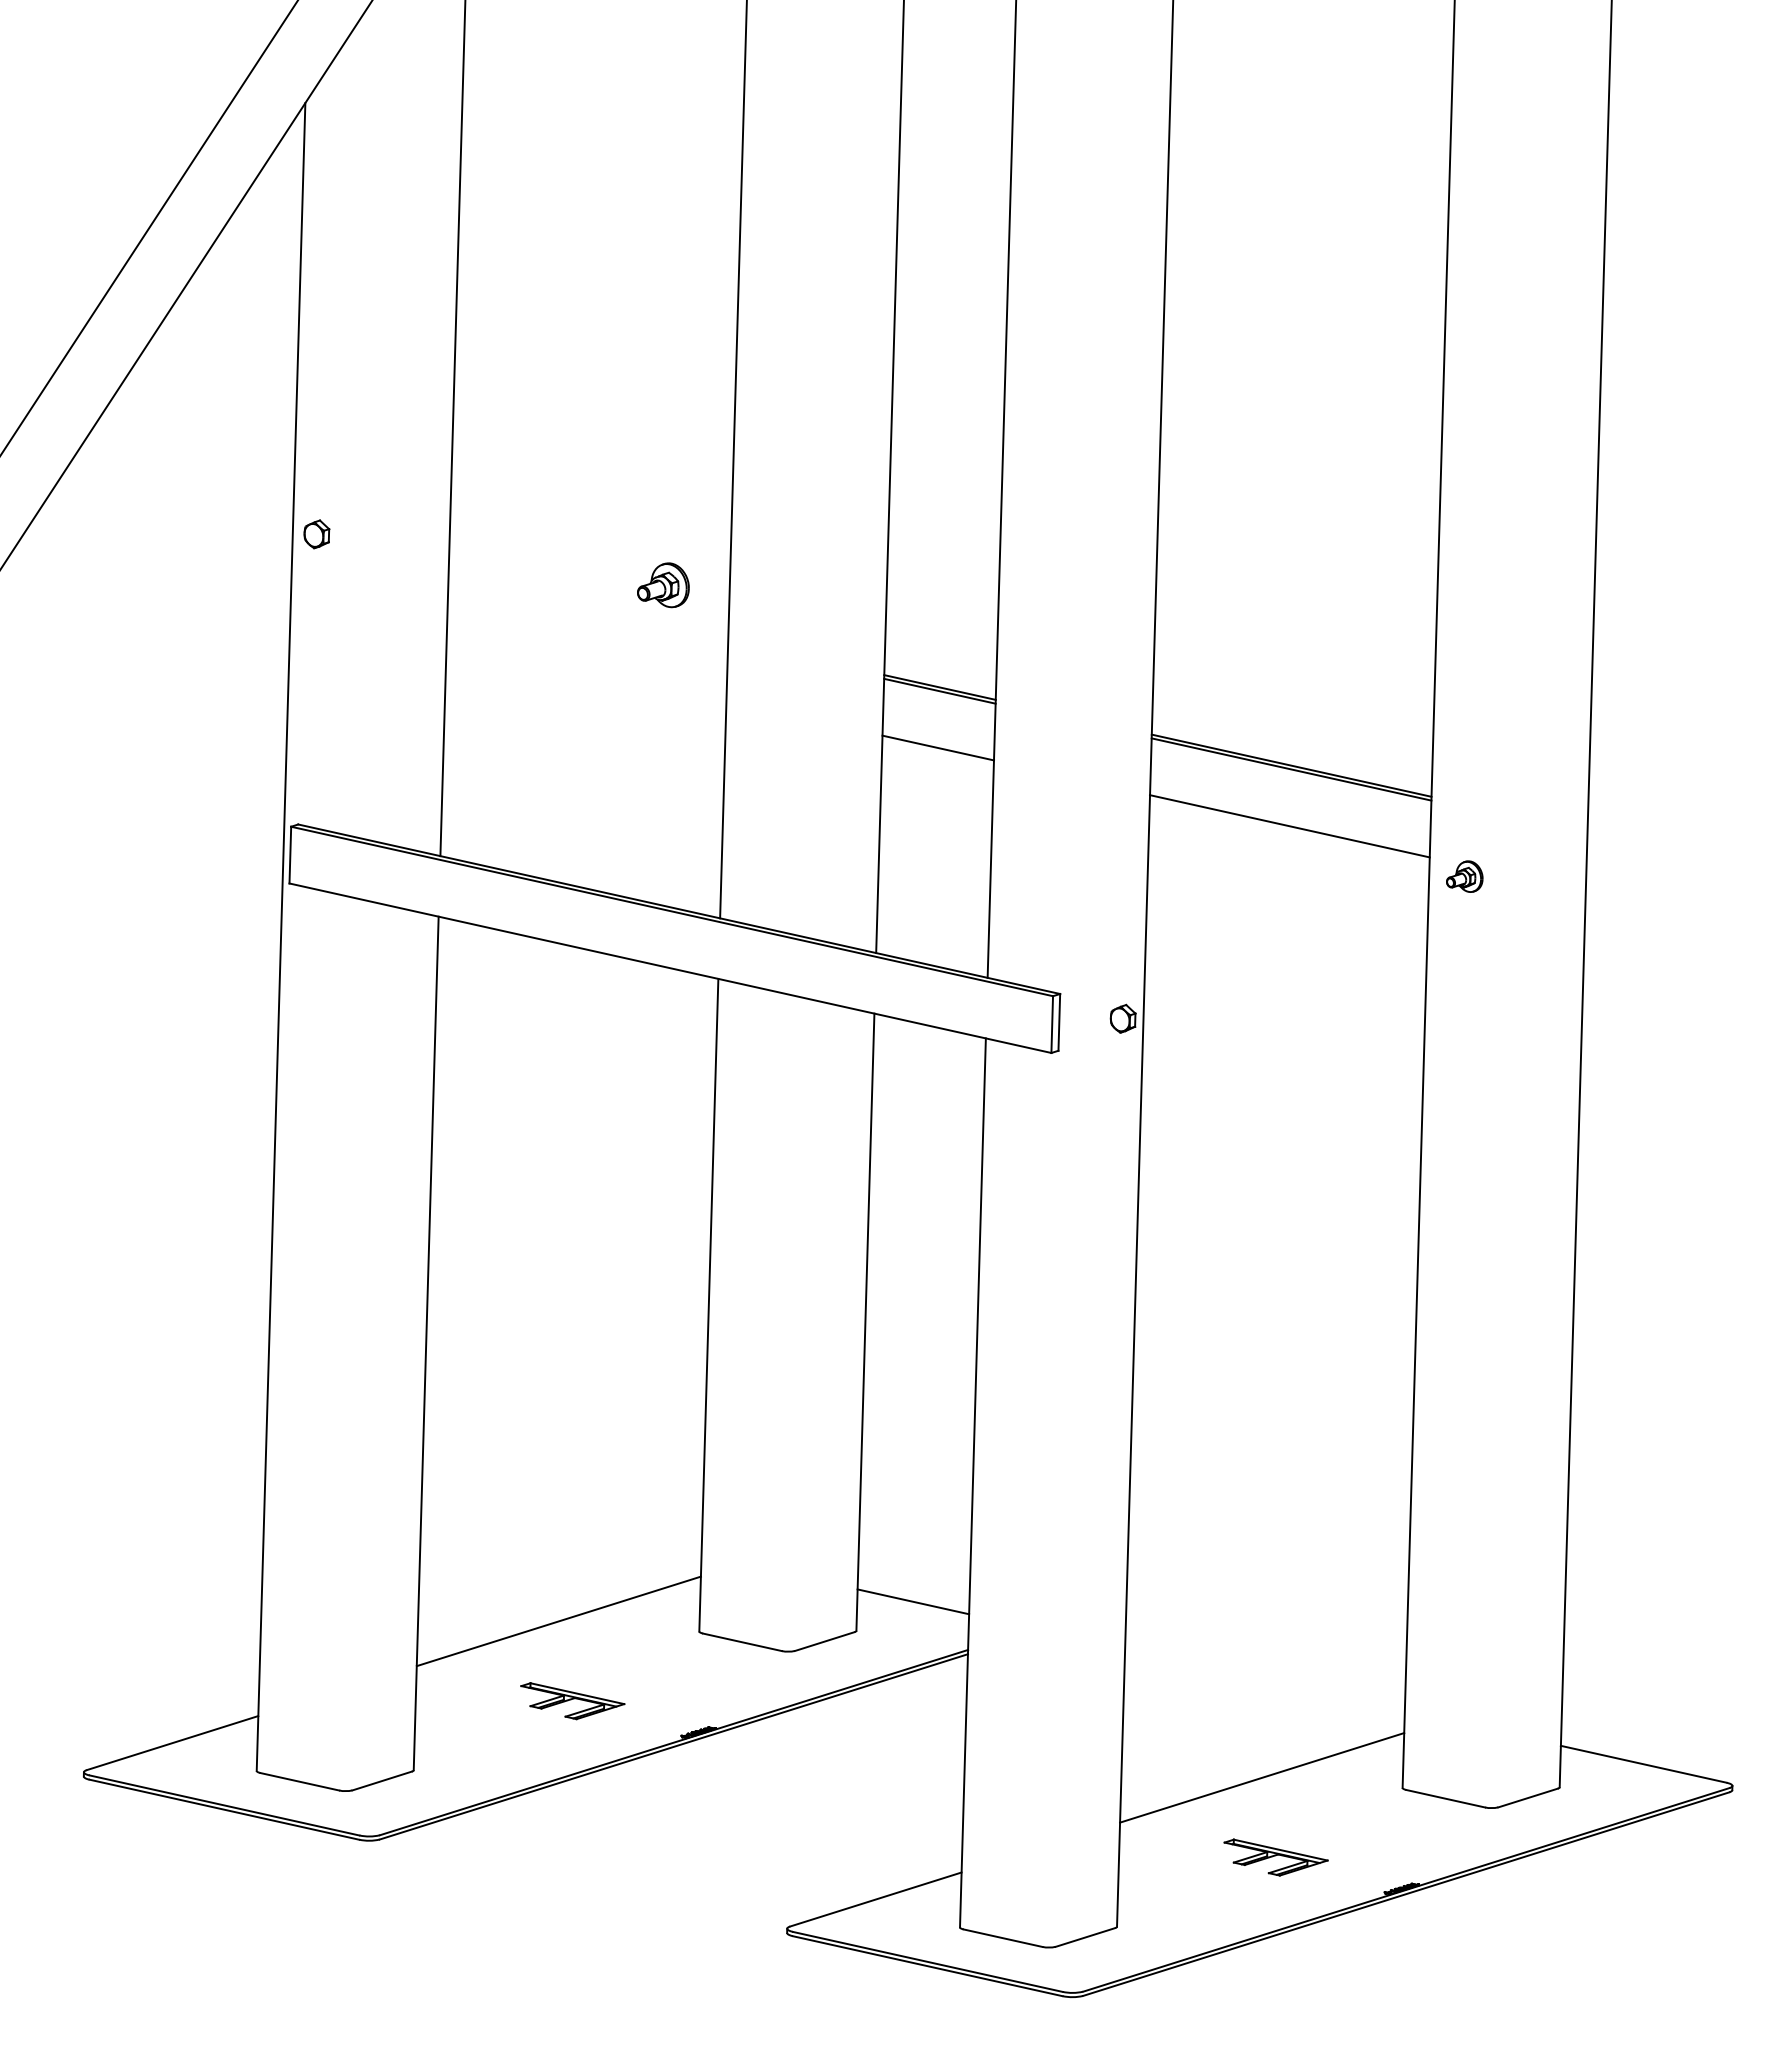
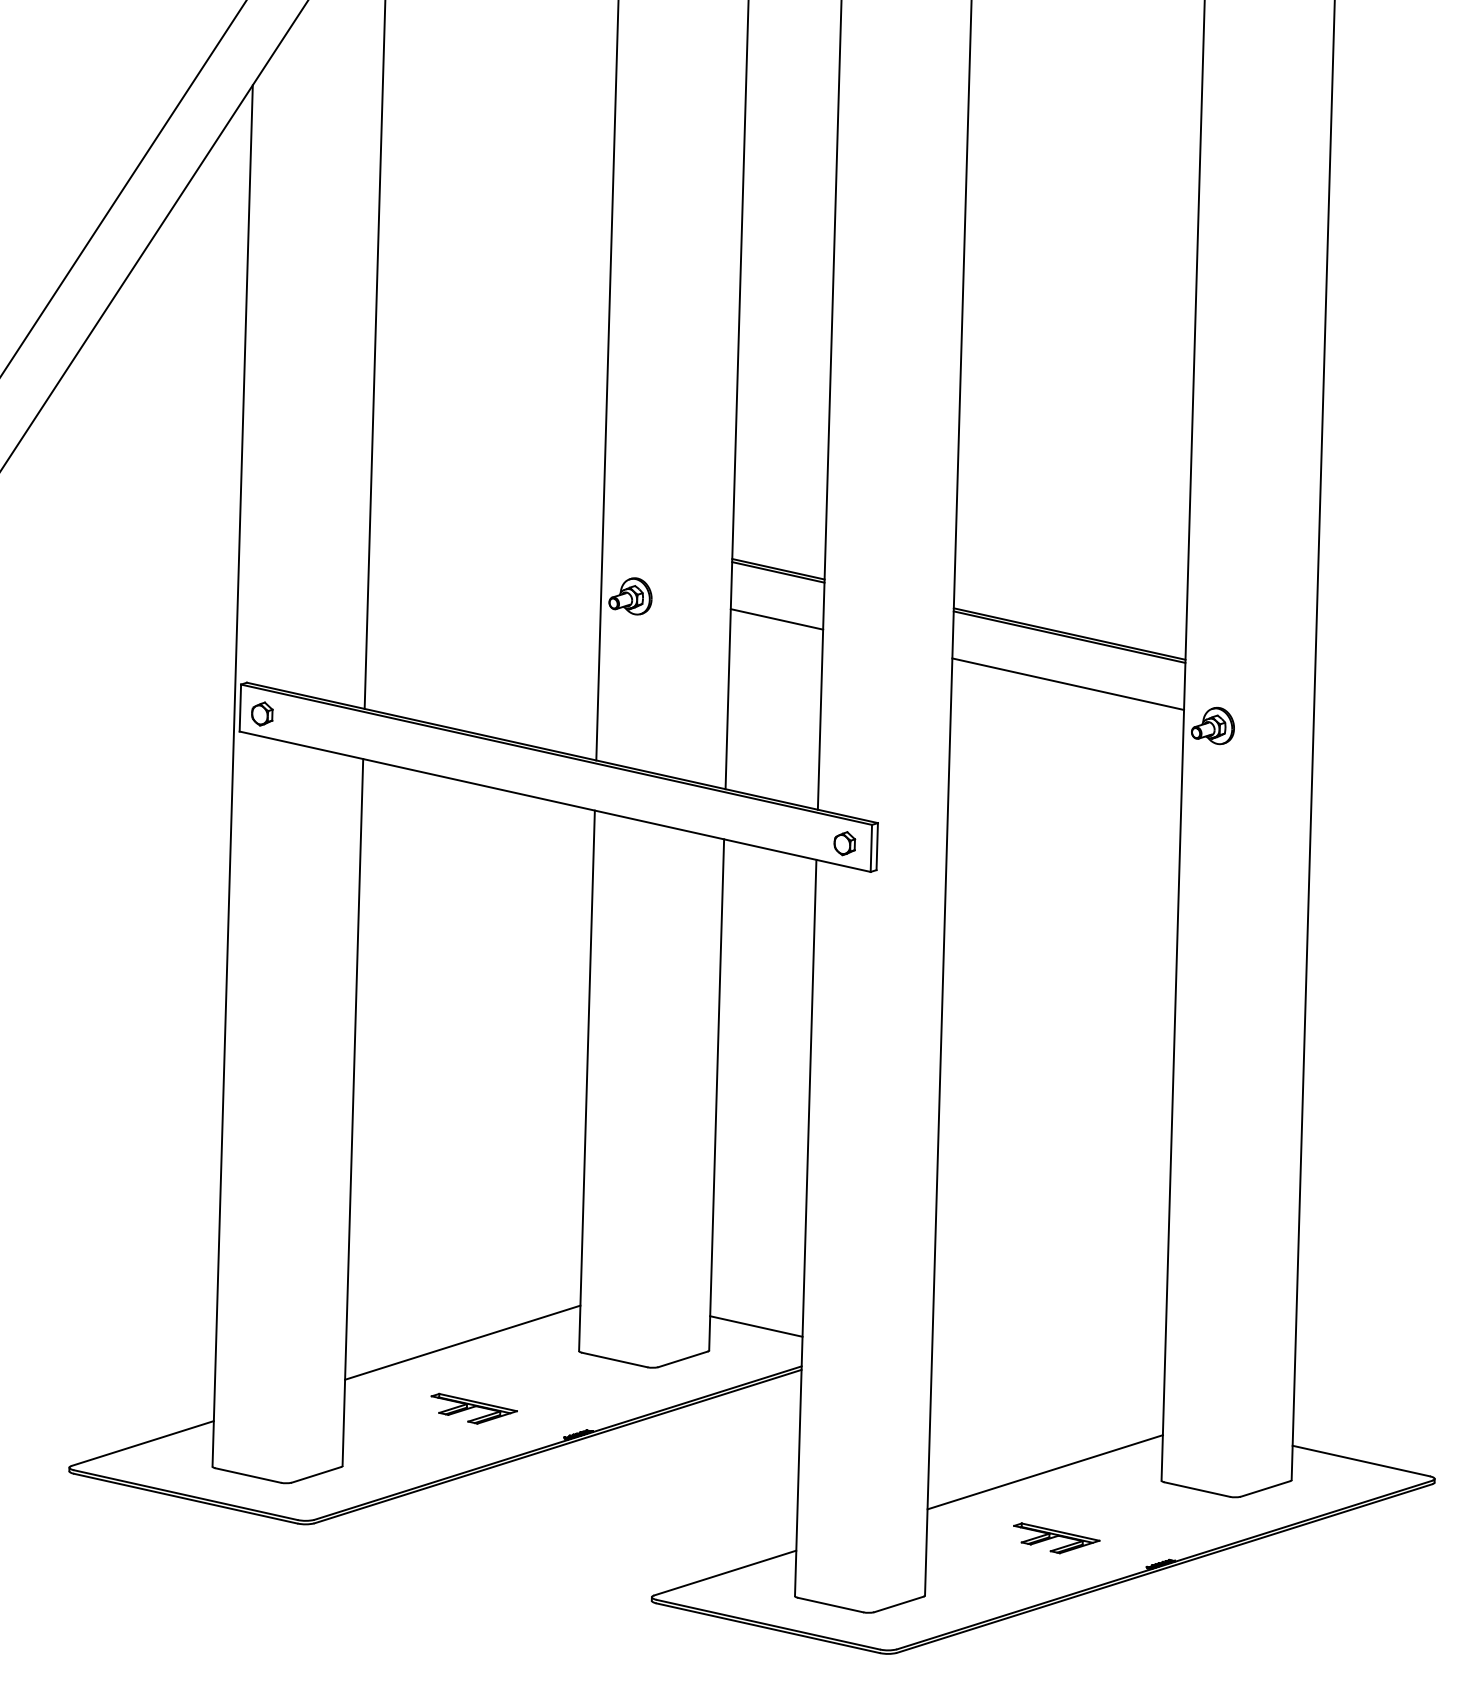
part: (316, 534) -> (262, 714), moved
part: (663, 585) -> (630, 596), moved
part: (1464, 876) -> (1212, 725), size x1.43
part: (1122, 1018) -> (844, 843), moved

